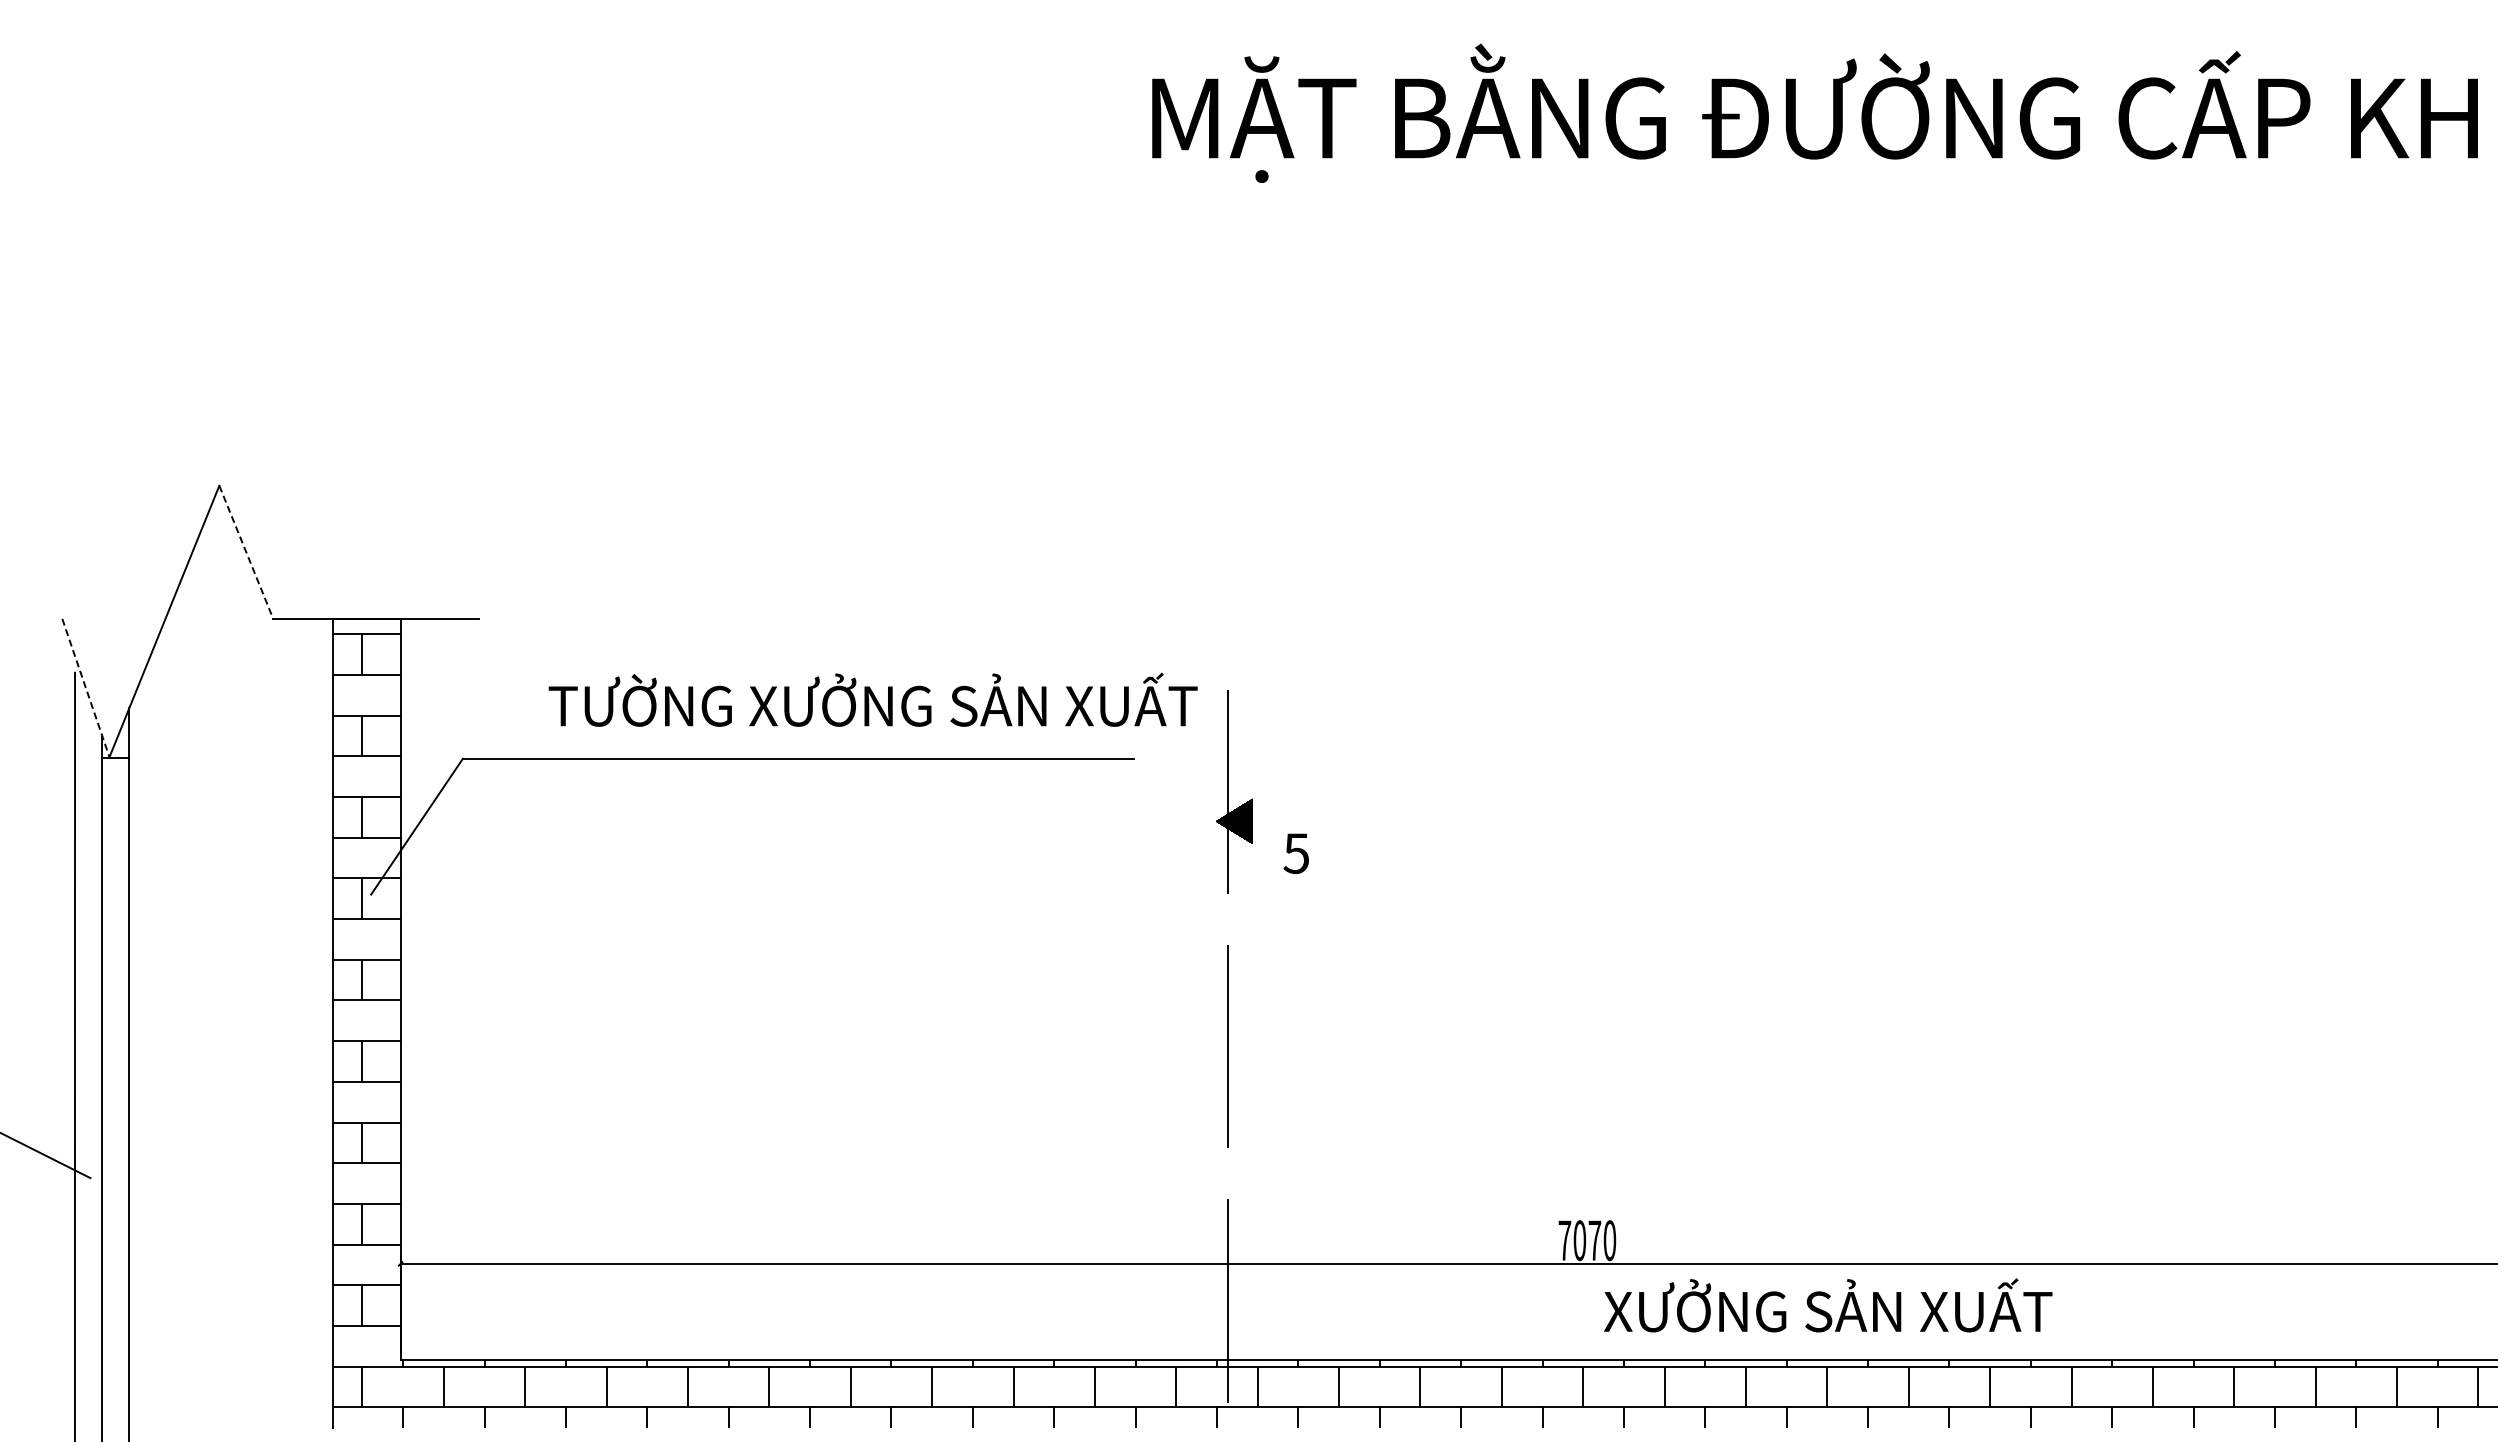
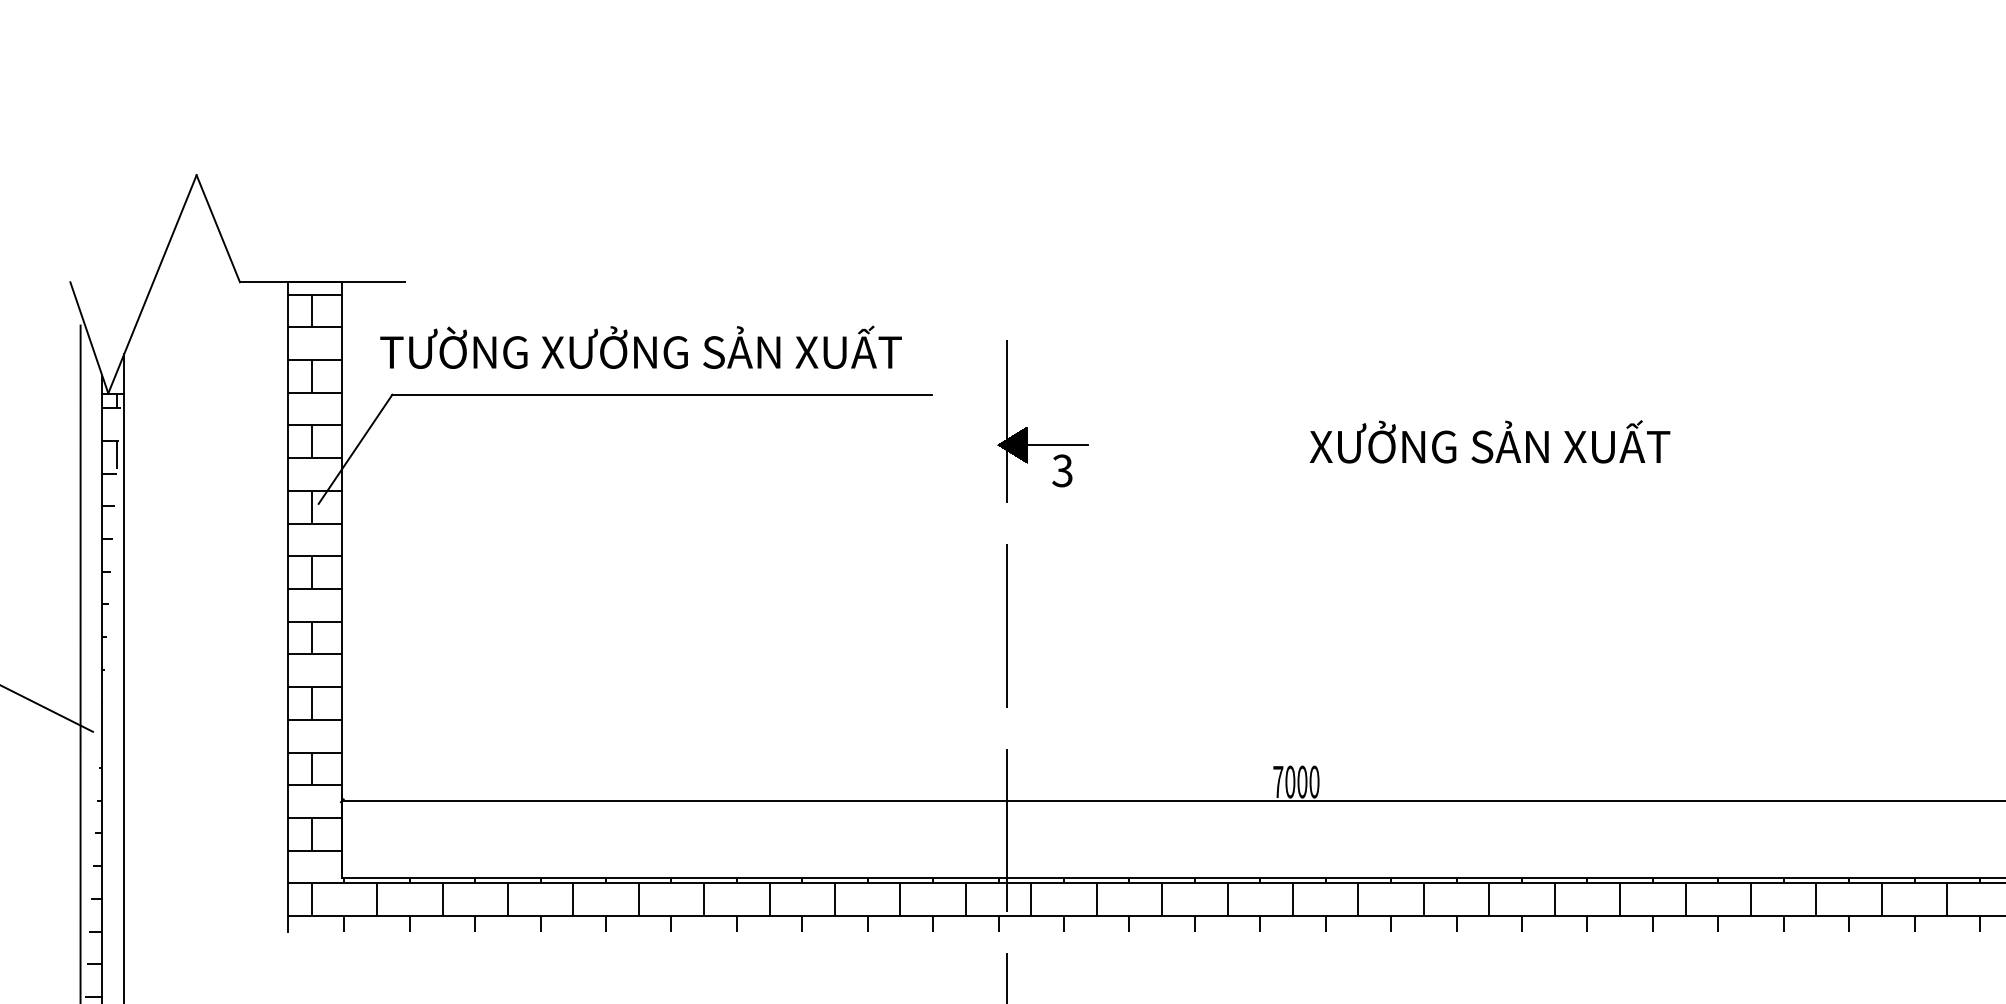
line: (246, 552) -> (218, 228), dashed -> solid
line: (86, 688) -> (89, 338), dashed -> solid
text: (872, 699) -> (640, 347), moved
line: (1283, 821) -> (1052, 445), added
text: (1295, 853) -> (1061, 470), 5 -> 3
hatch: (107, 1080) -> (106, 653), added
text: (1594, 1240) -> (1302, 781), 7070 -> 7000
text: (1828, 1305) -> (1490, 441), moved

